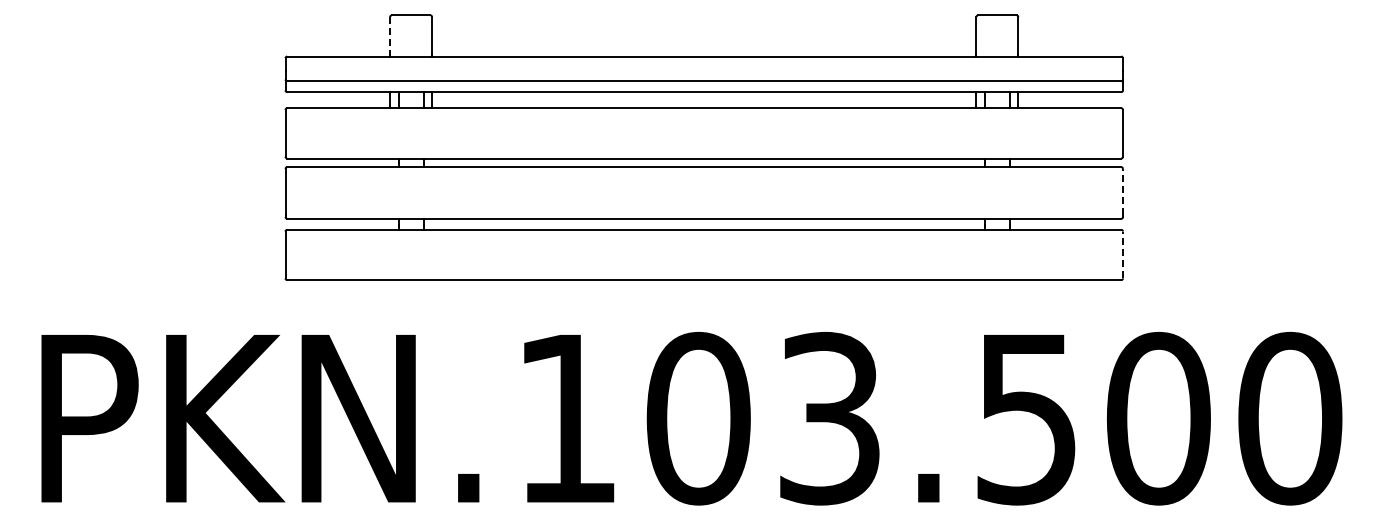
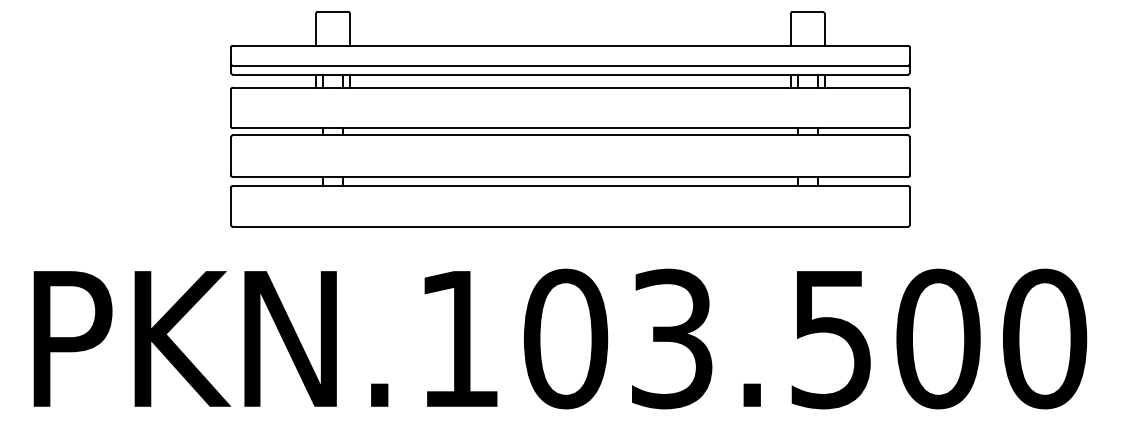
line: (390, 36) -> (316, 29), dashed -> solid
line: (1123, 191) -> (909, 155), dashed -> solid
line: (1123, 254) -> (909, 206), dashed -> solid

